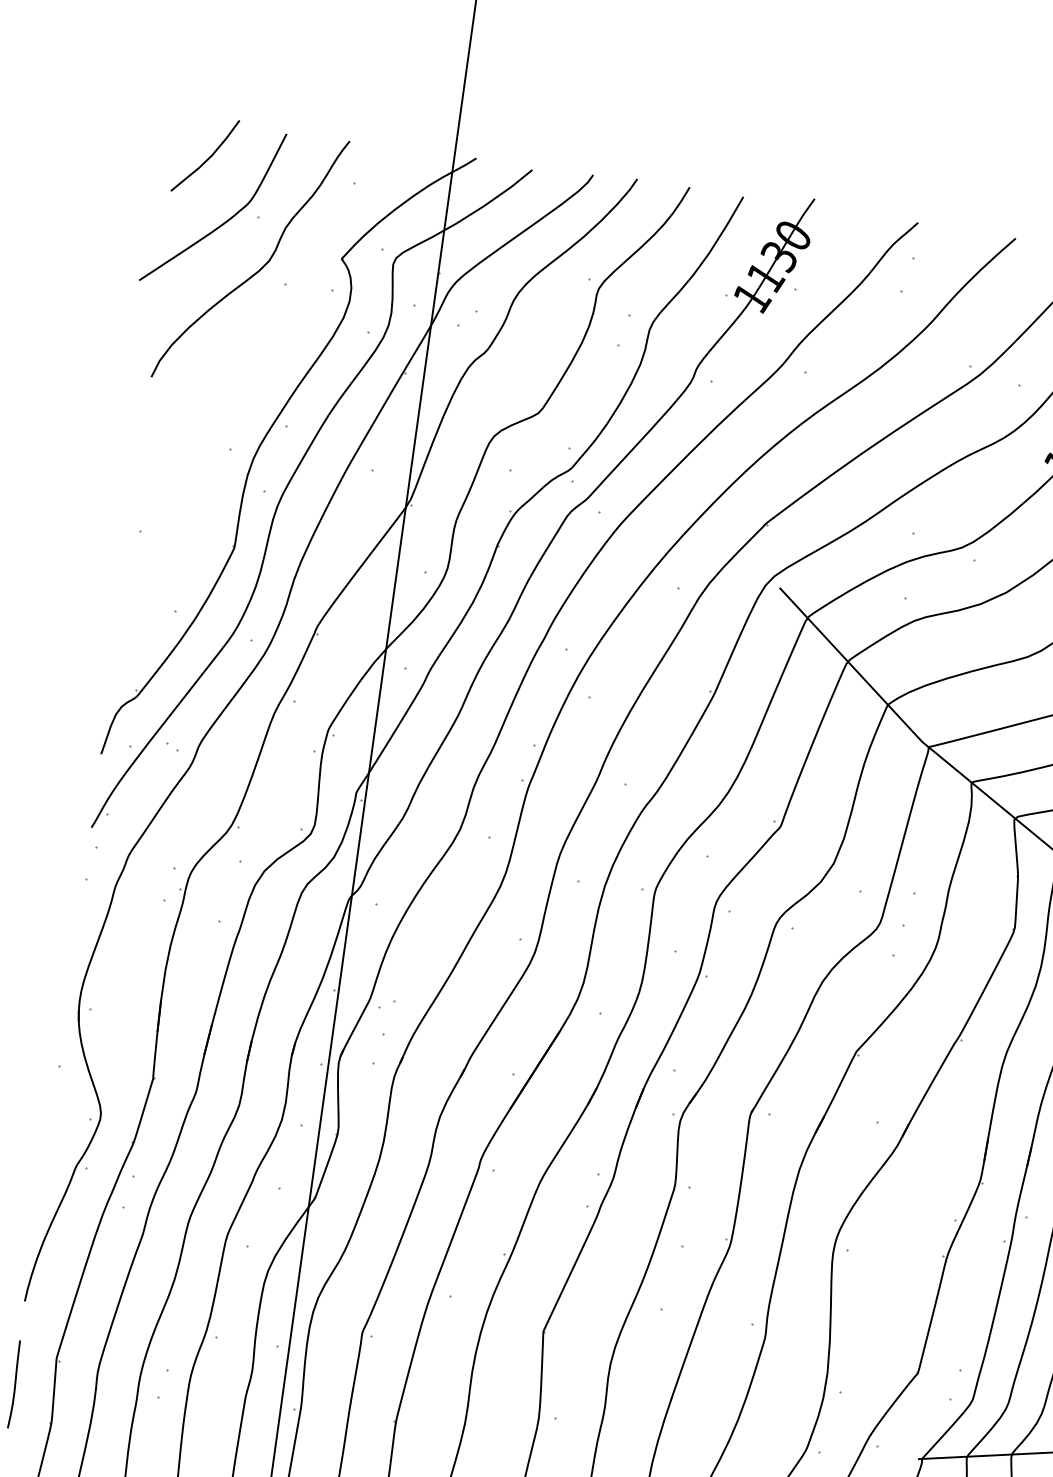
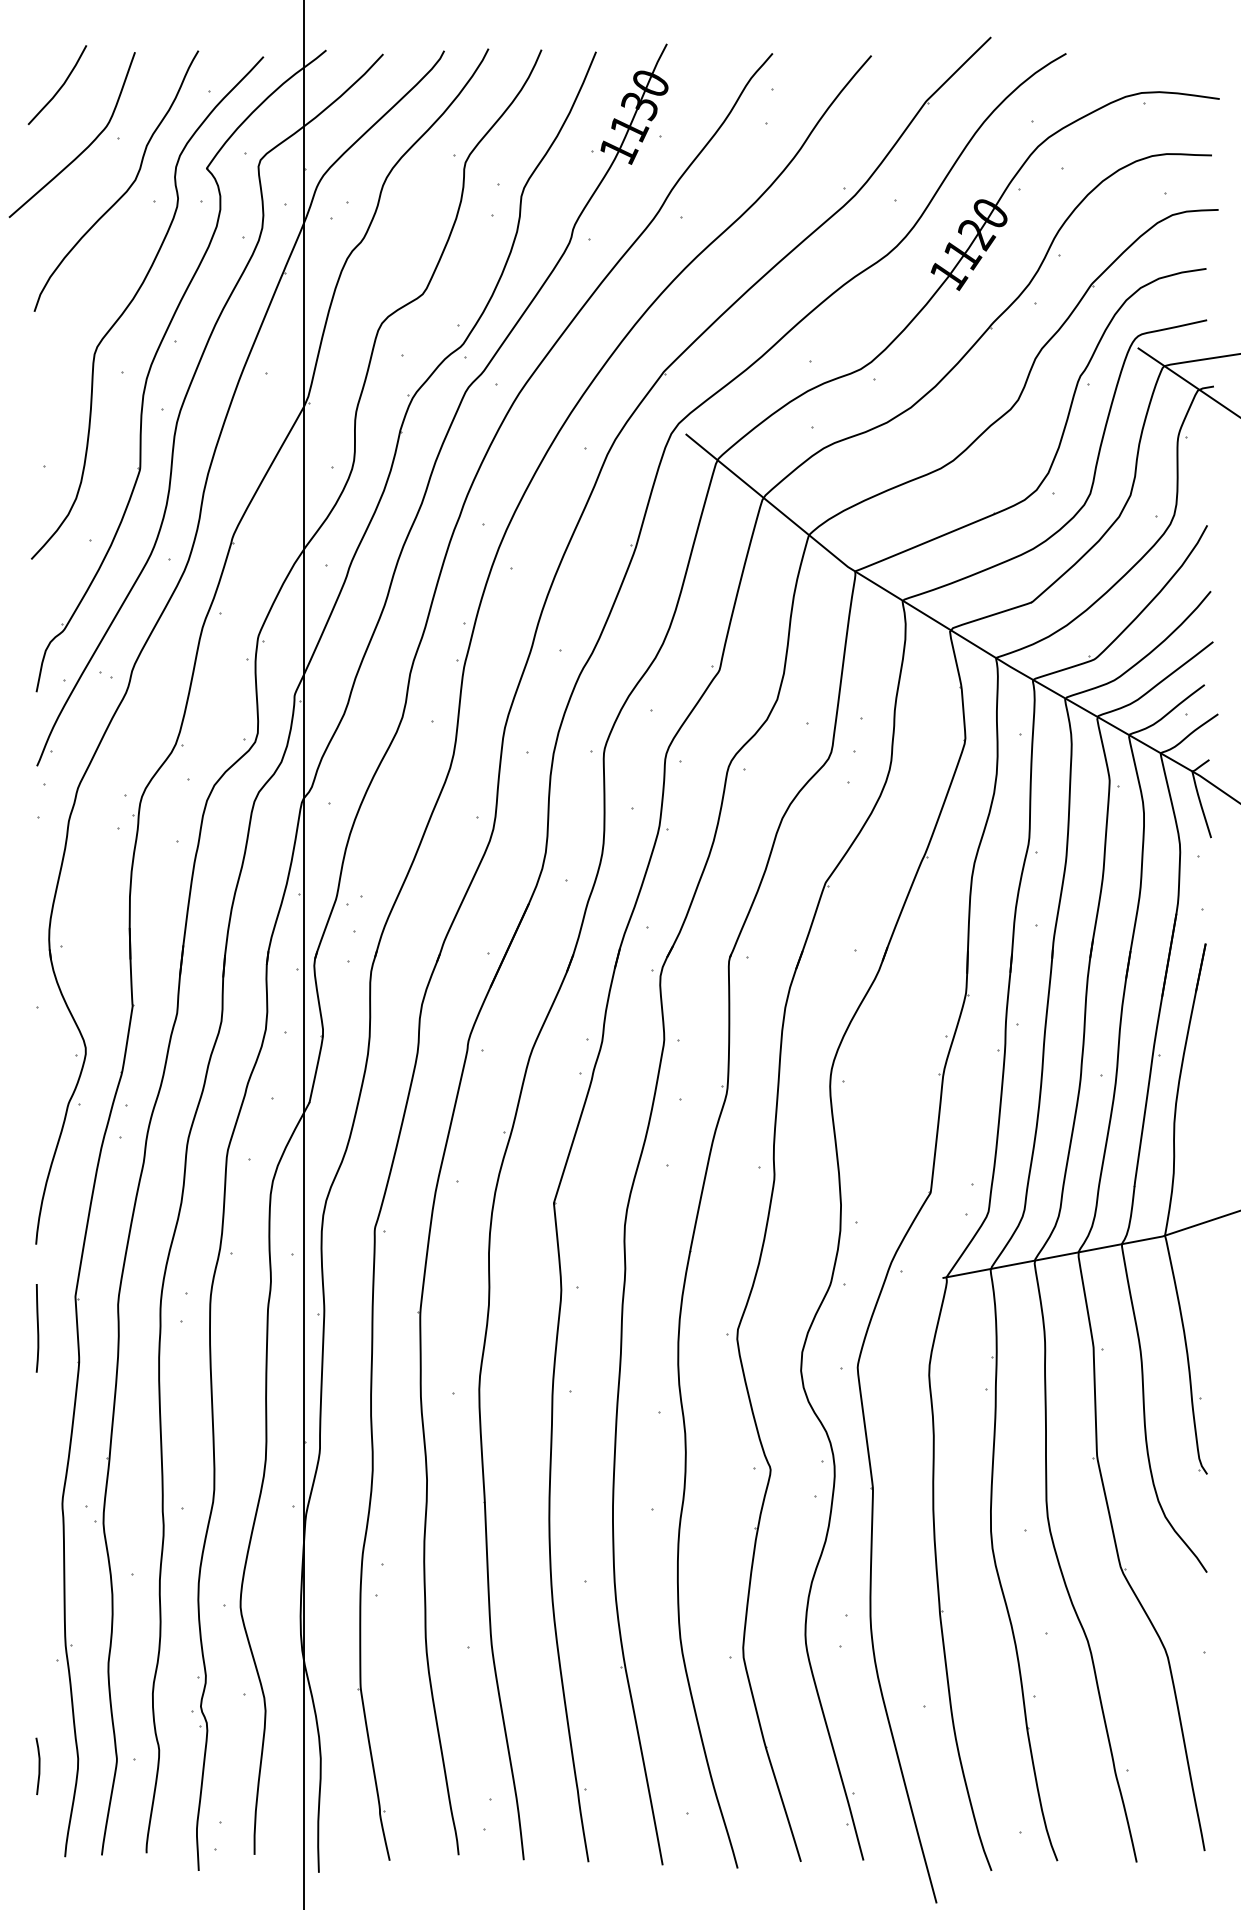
curve: (253, 376) -> (135, 297), added

